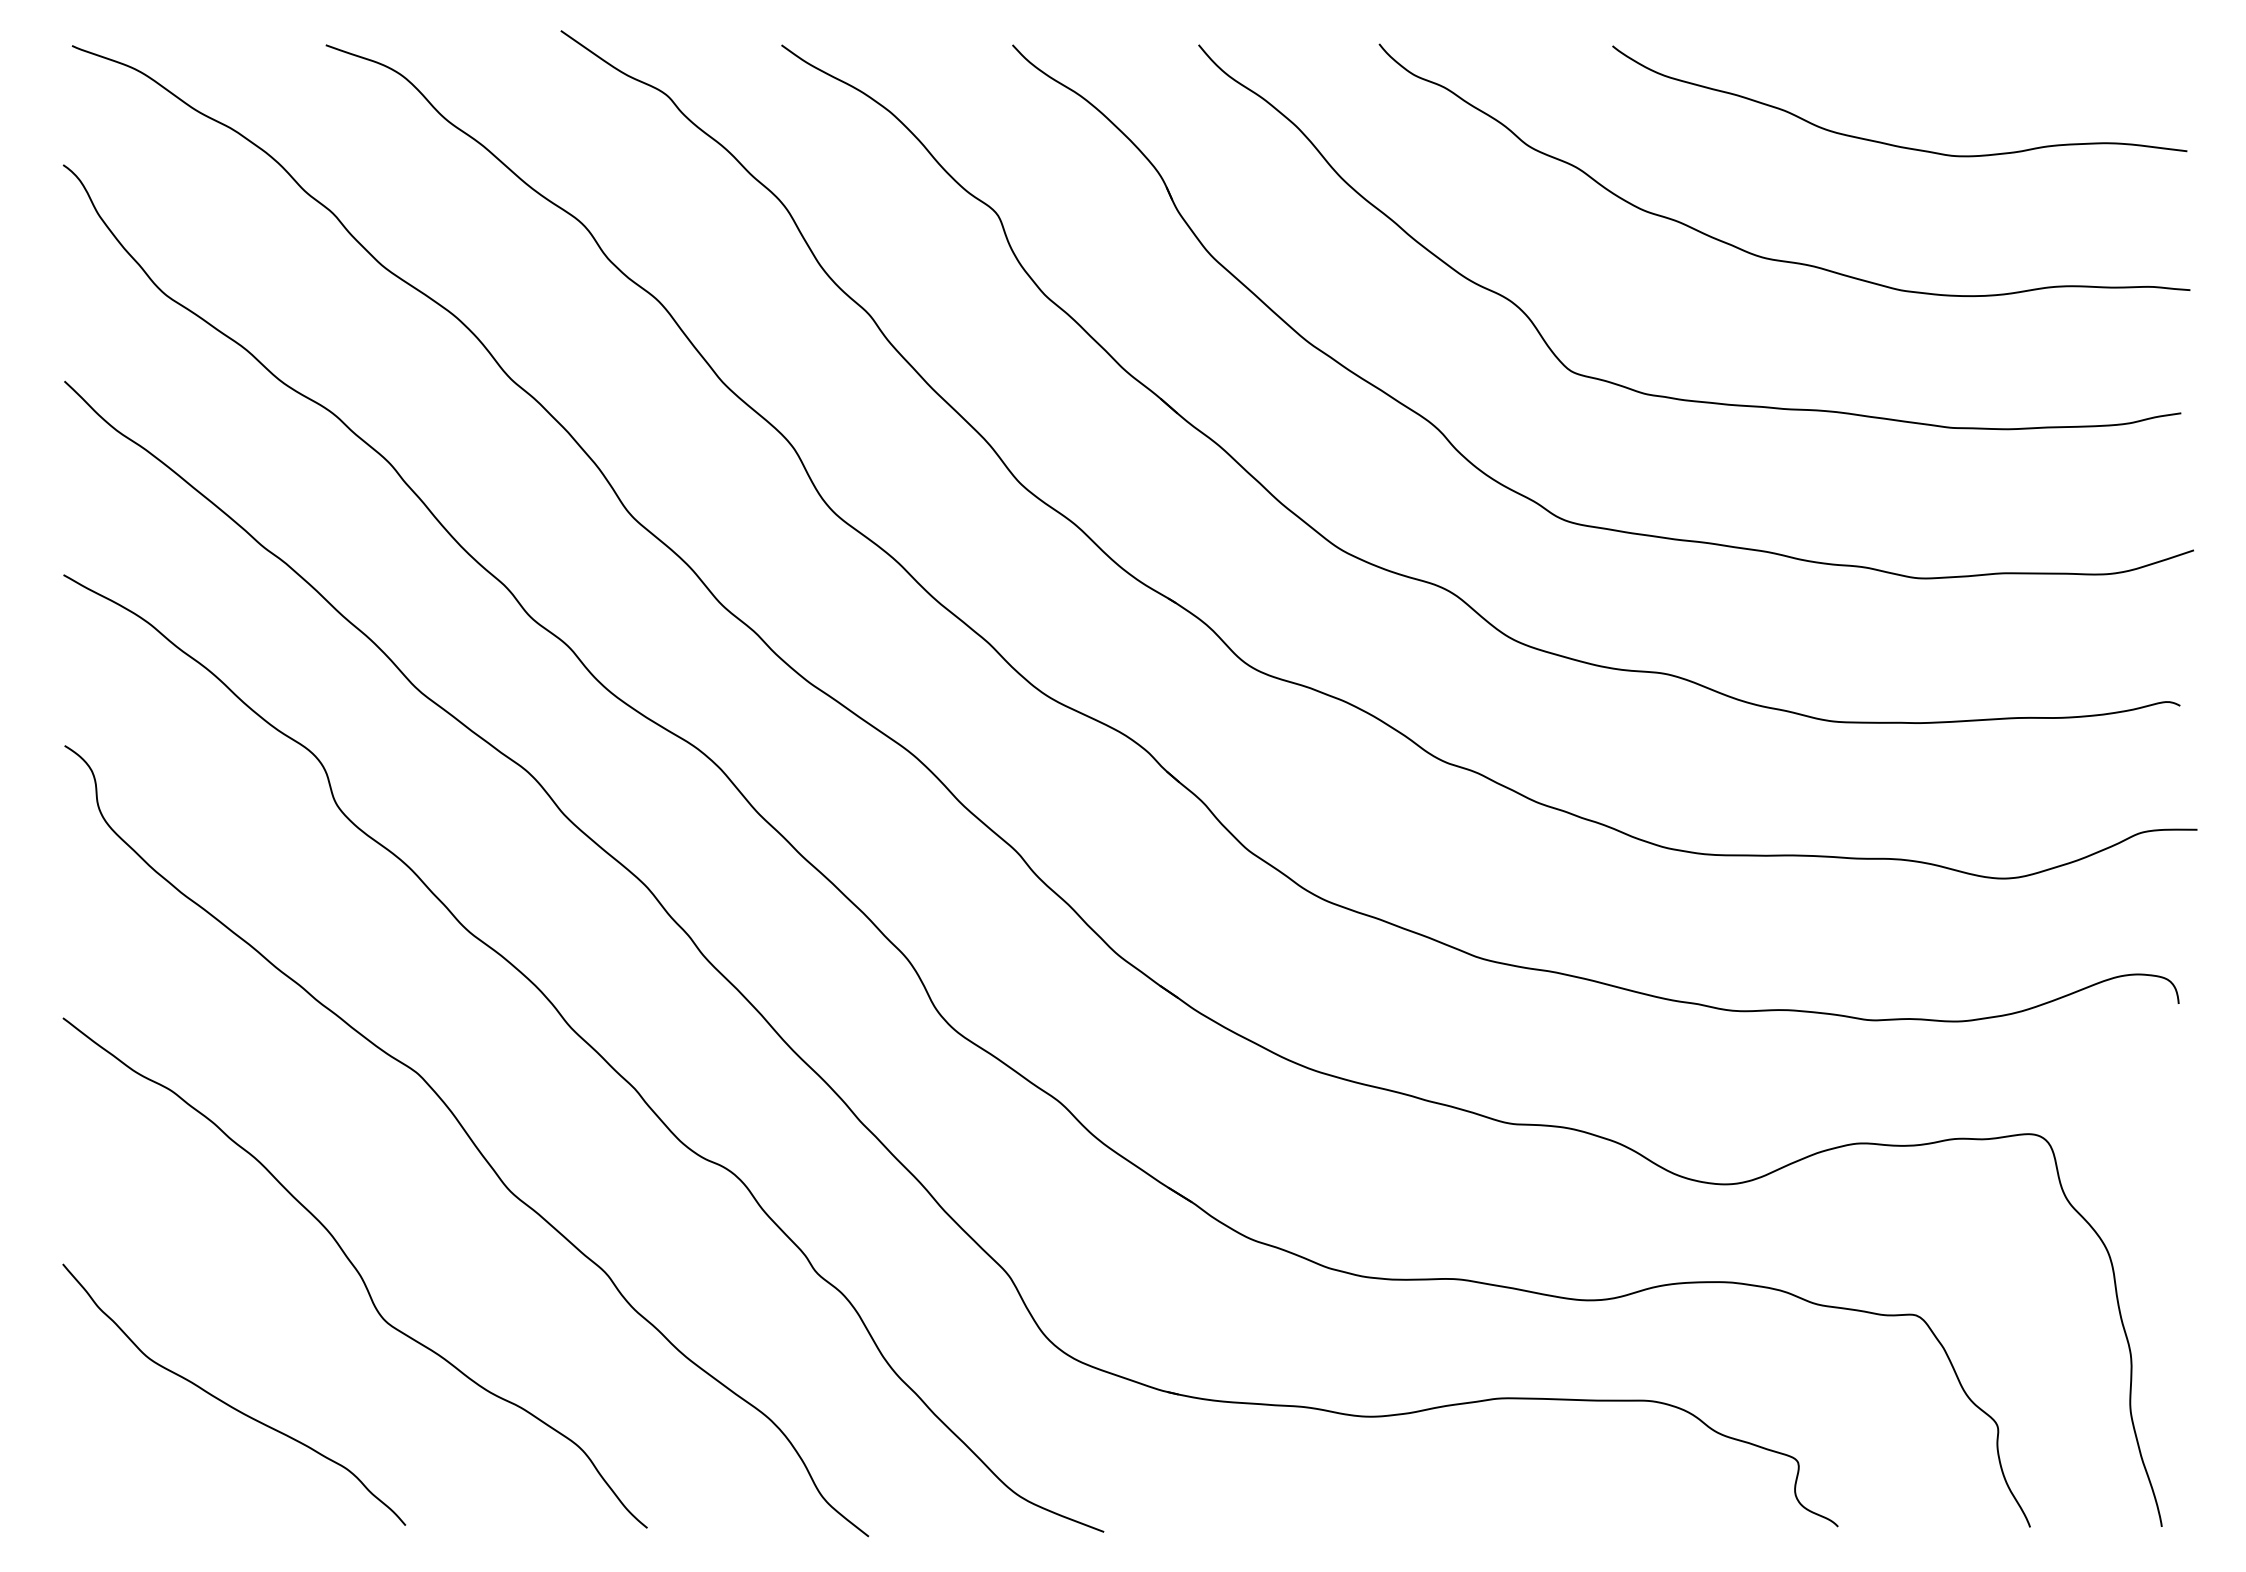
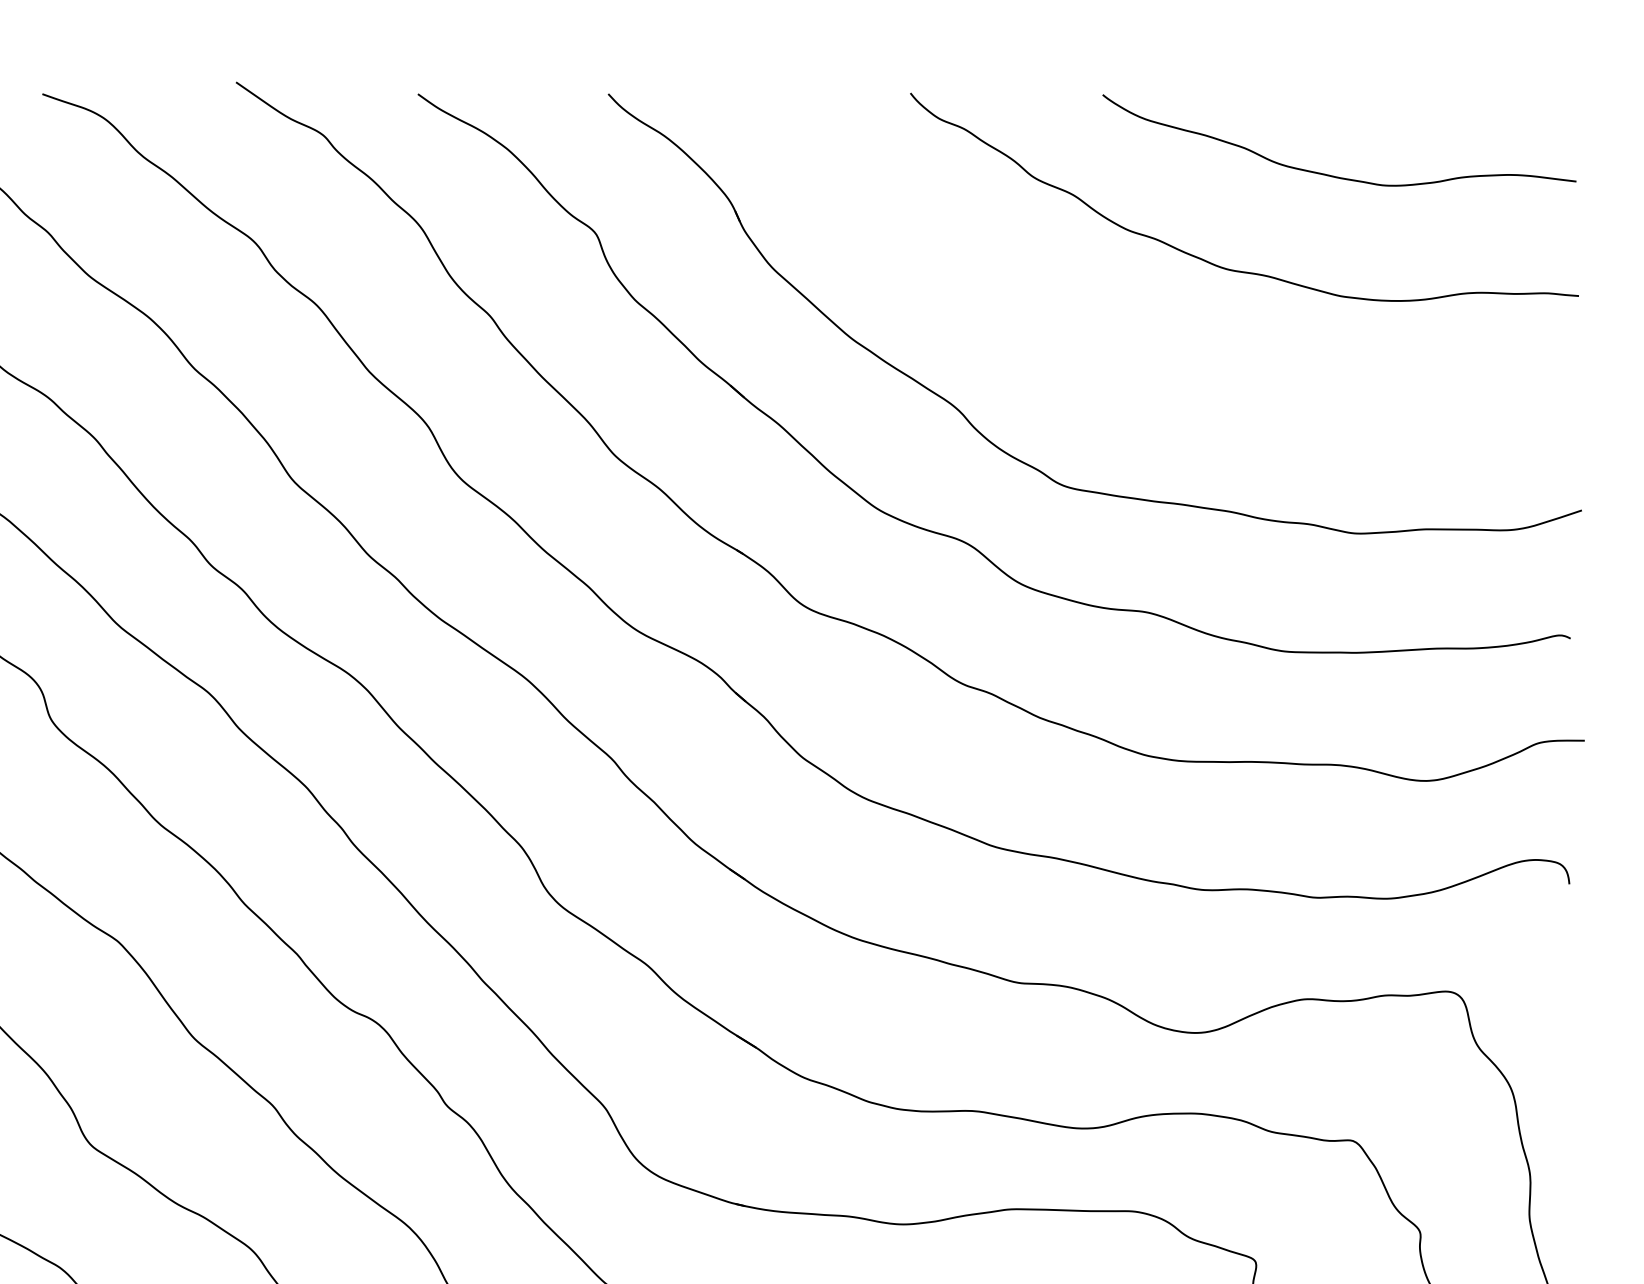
curve: (1663, 395) -> (1144, 382), removed

